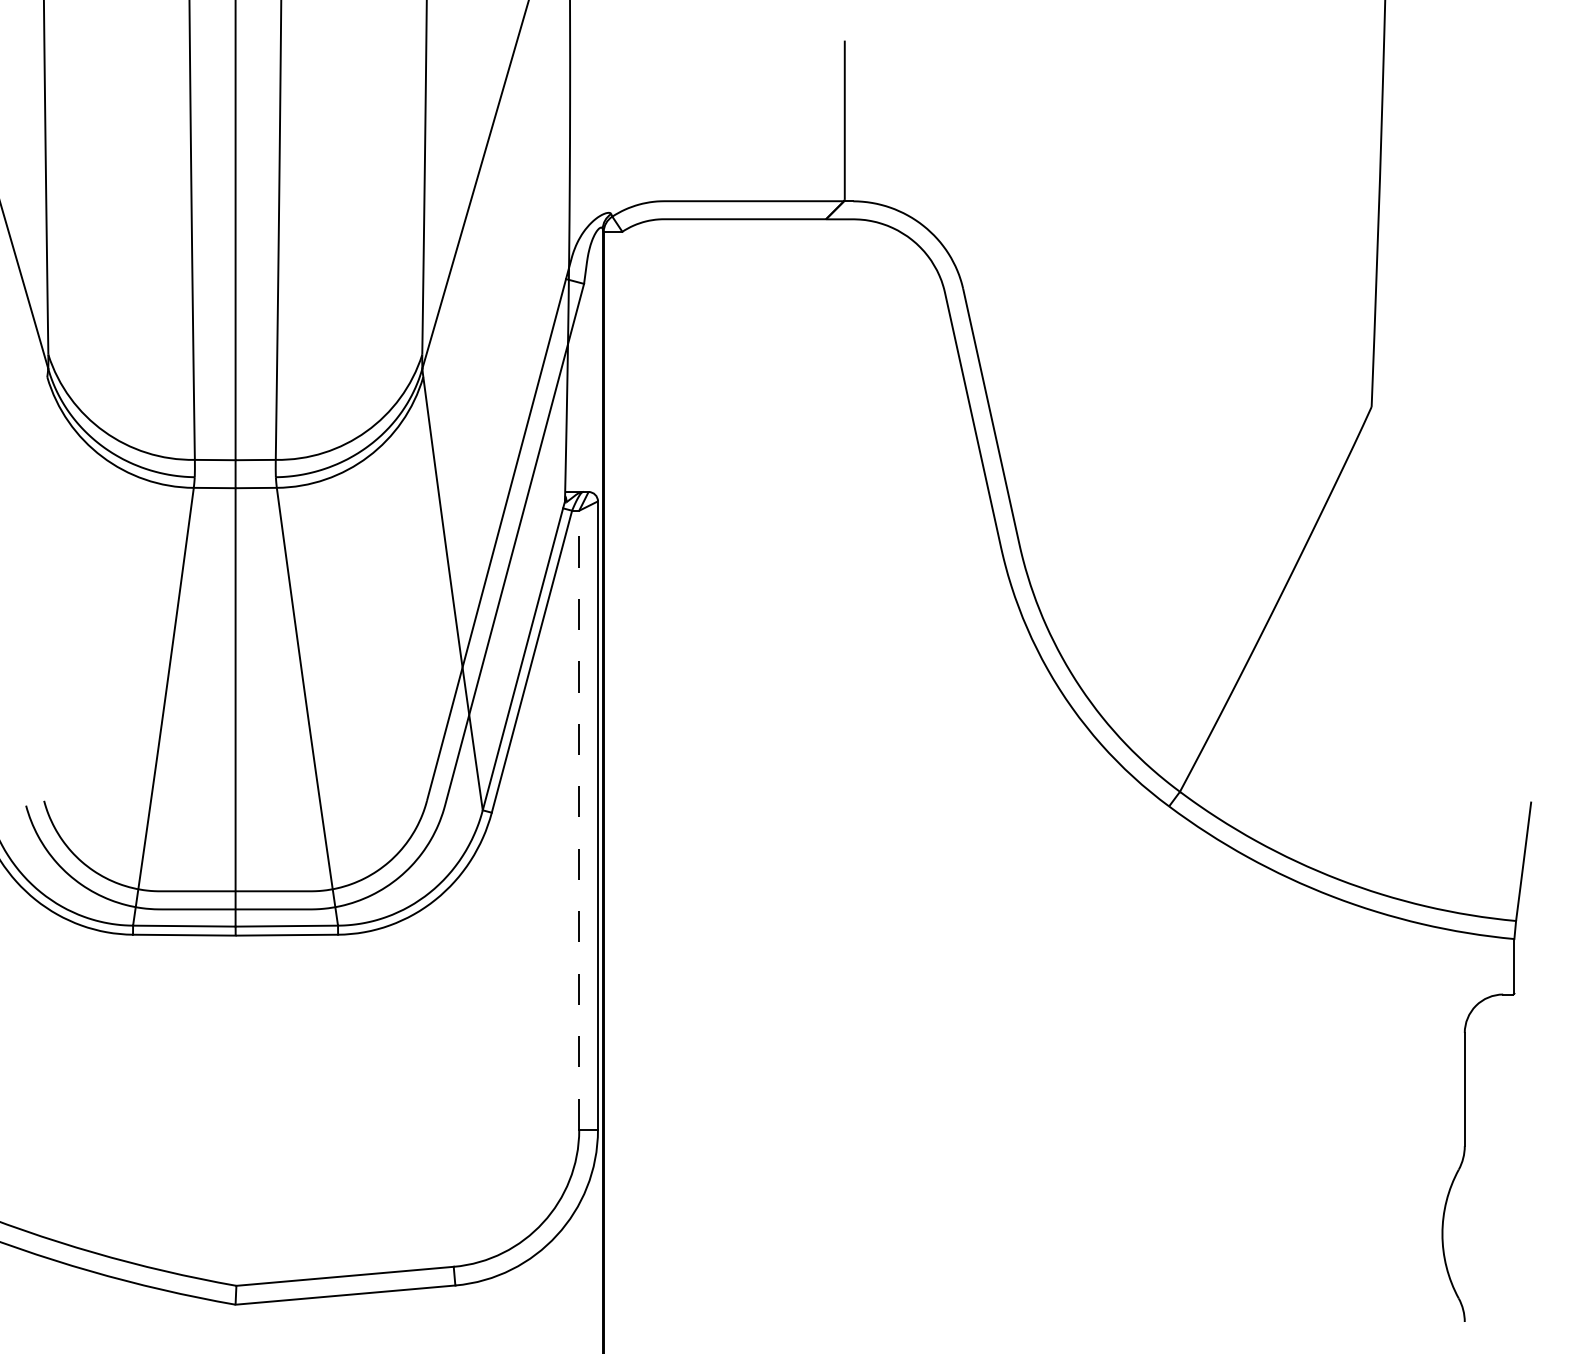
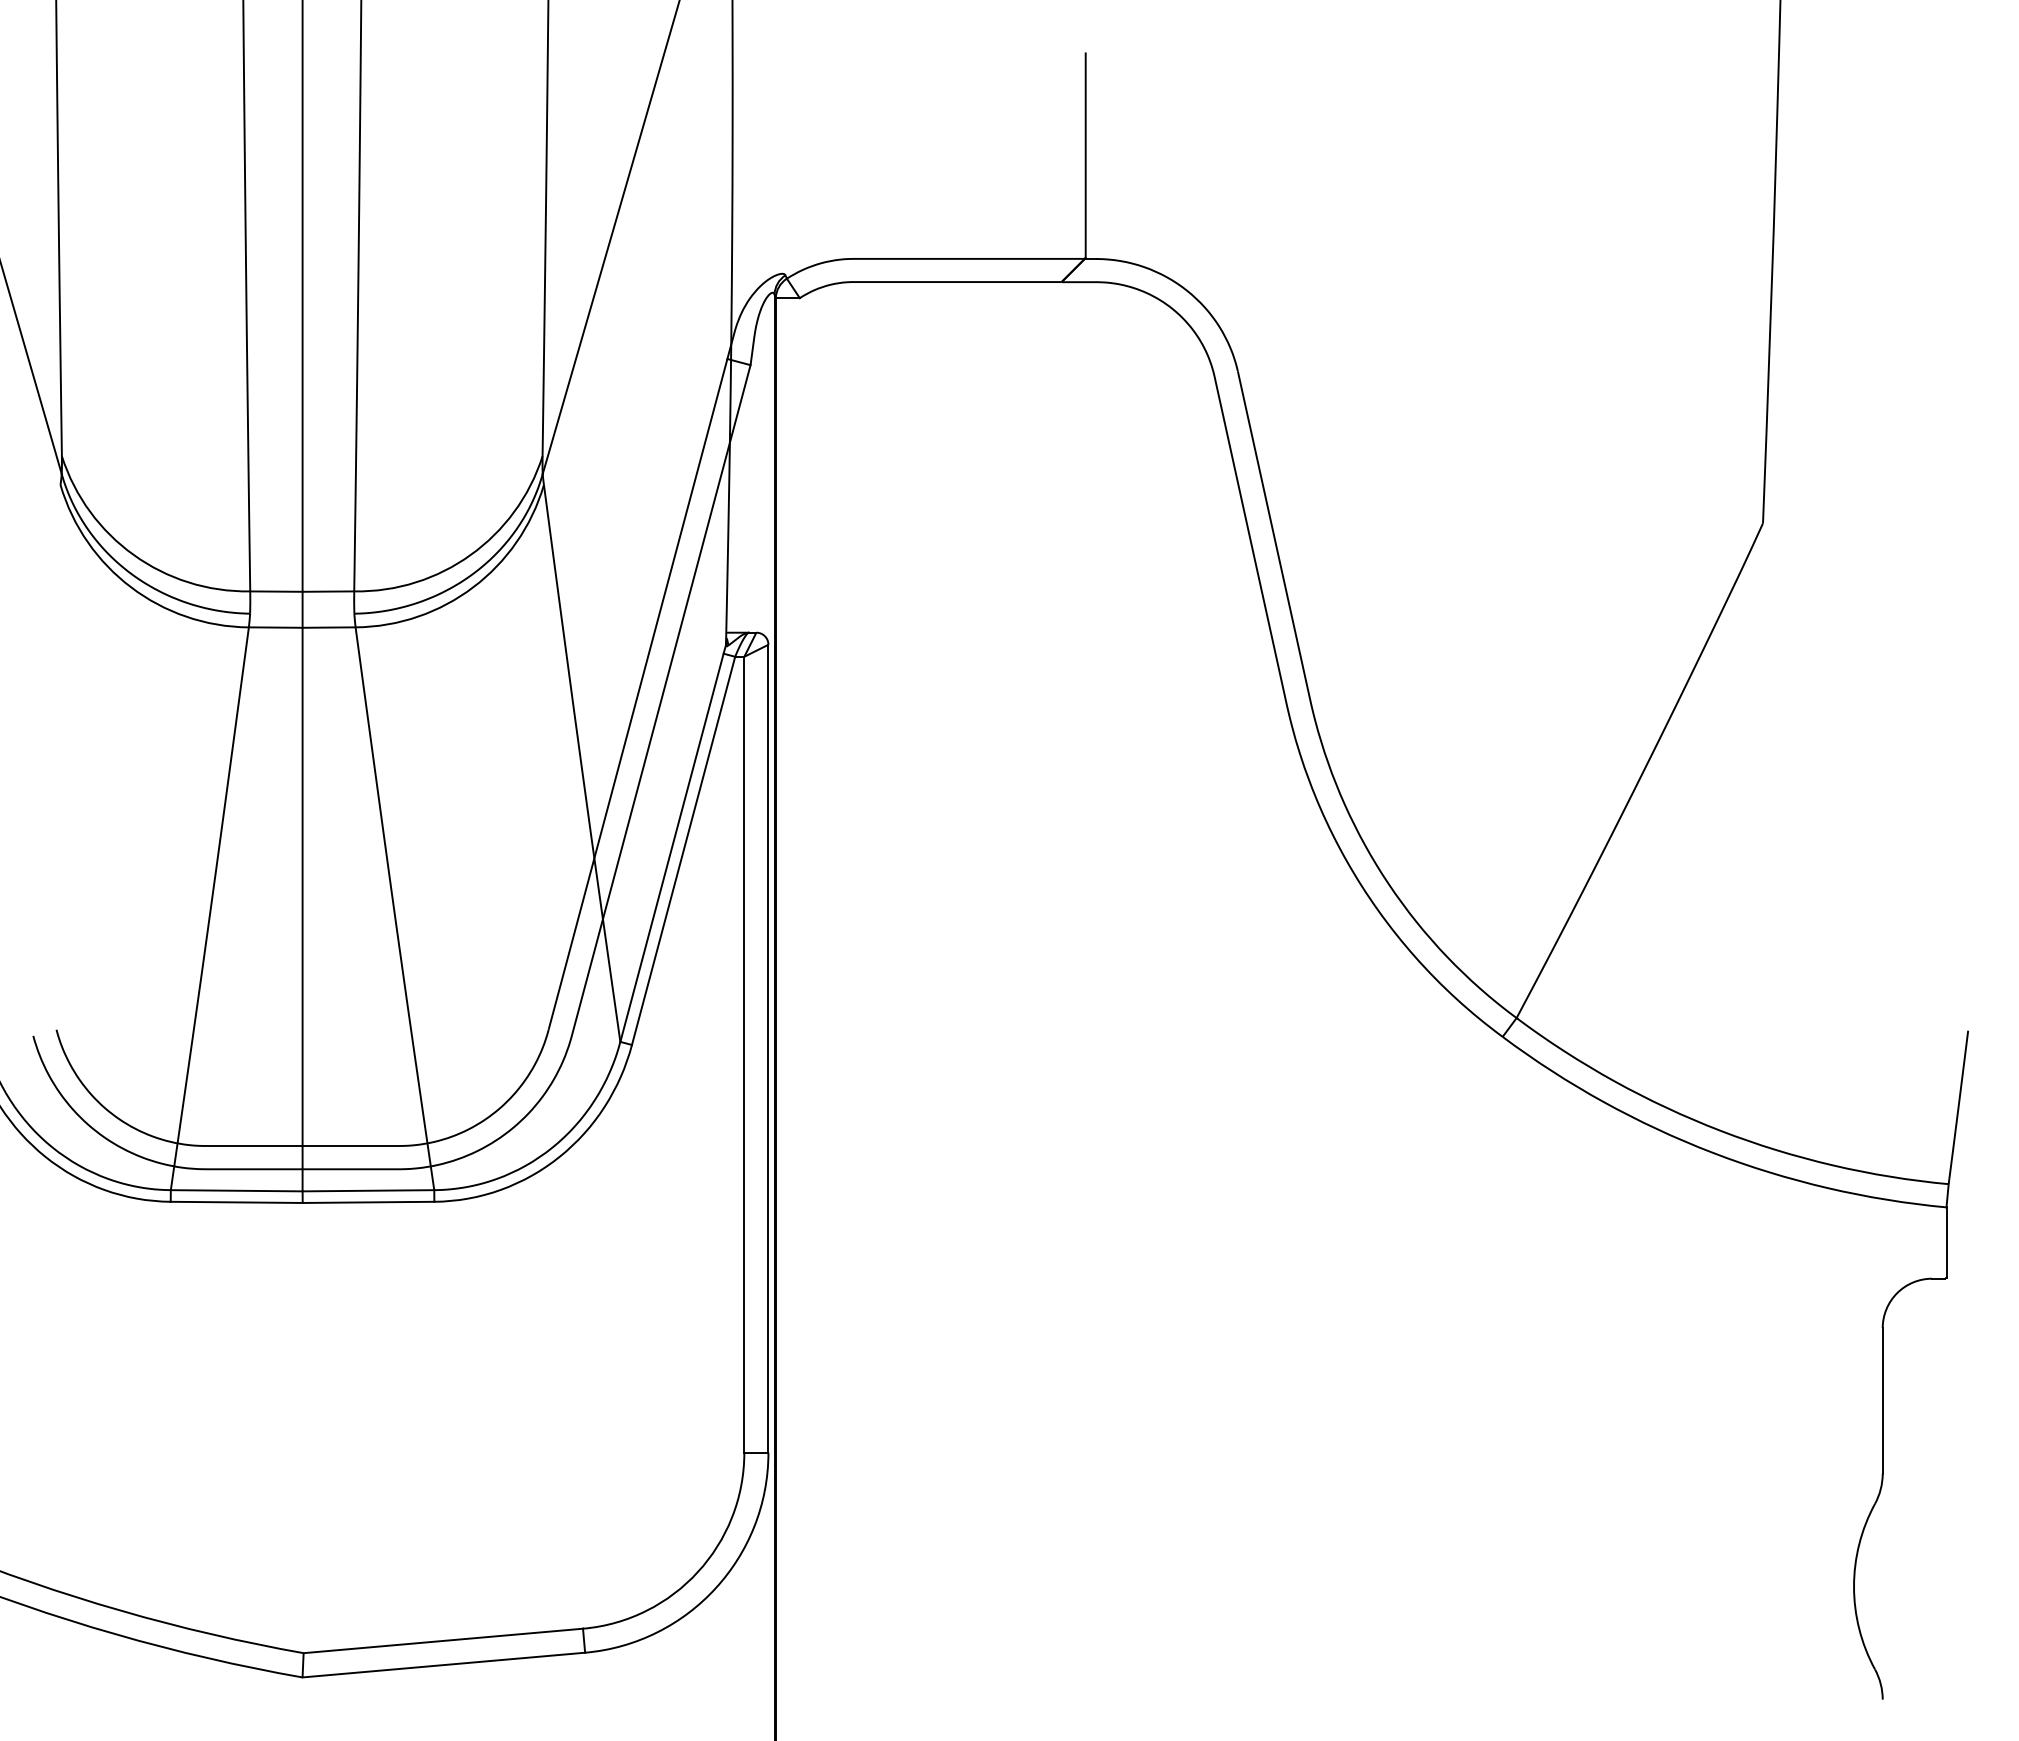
line: (579, 820) -> (744, 1054), dashed -> solid

